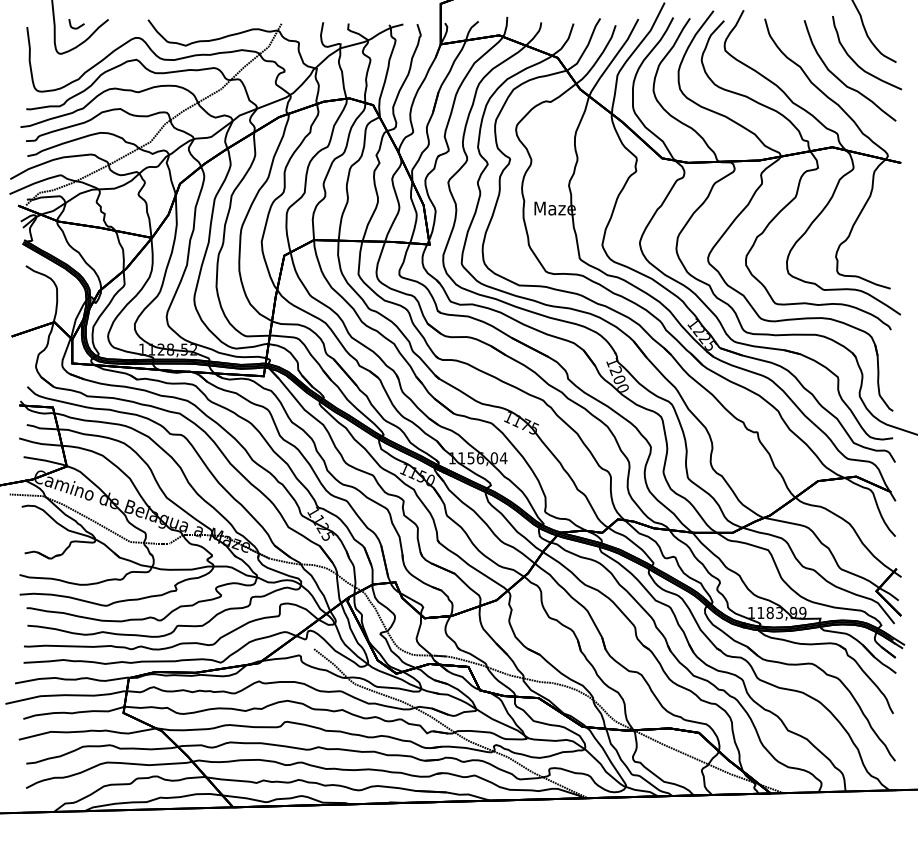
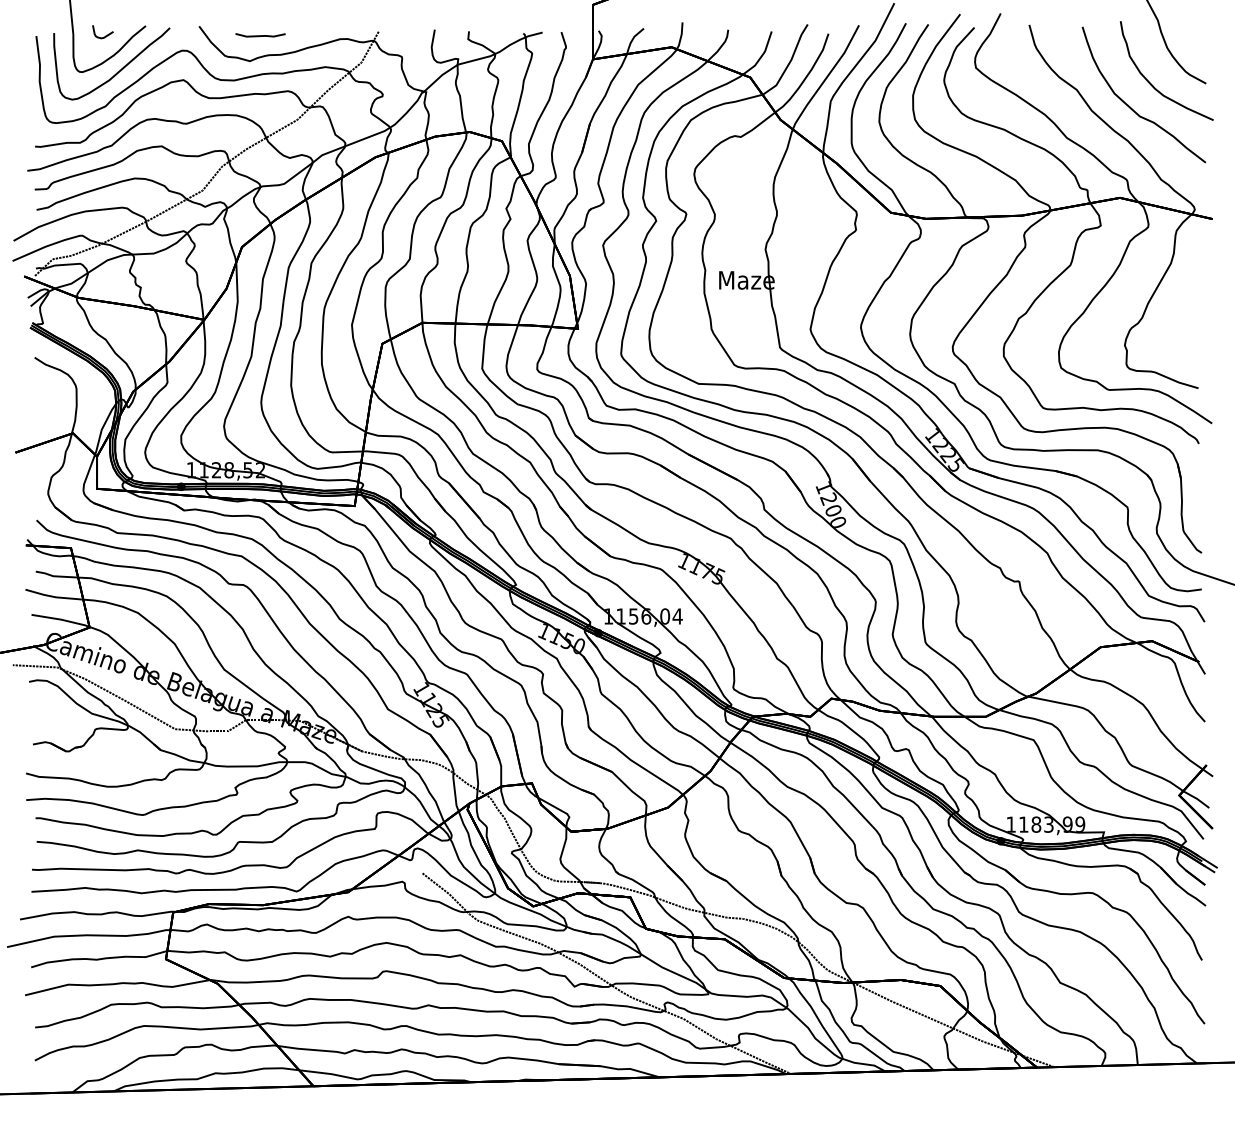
line: (193, 26) -> (260, 35), added
curve: (87, 53) -> (117, 71), added

